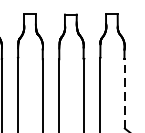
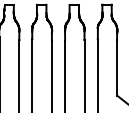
line: (124, 94) -> (117, 68), dashed -> solid

